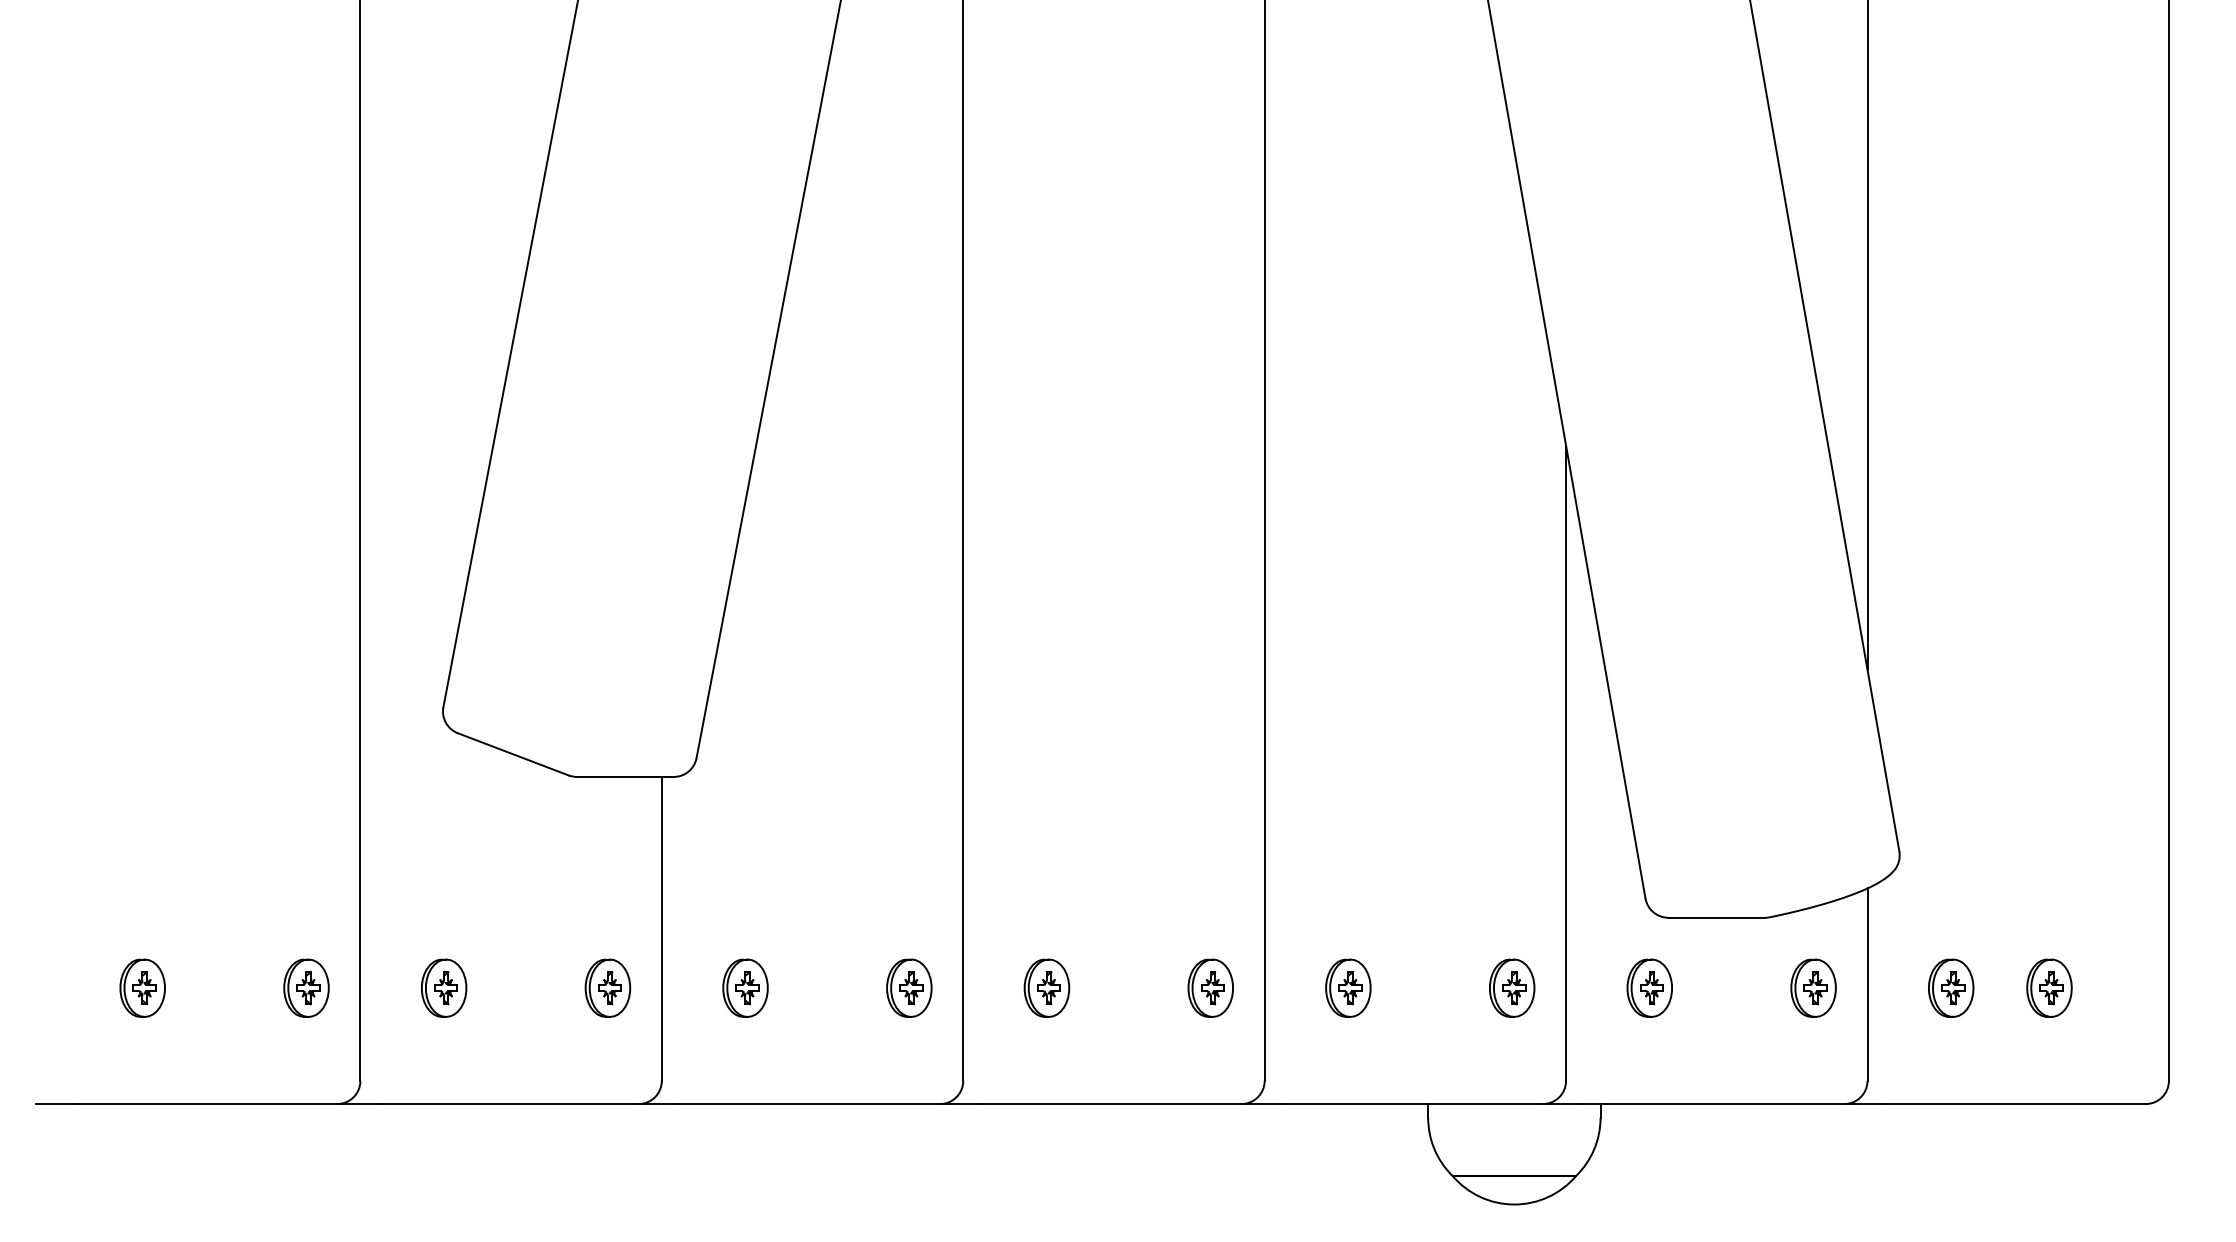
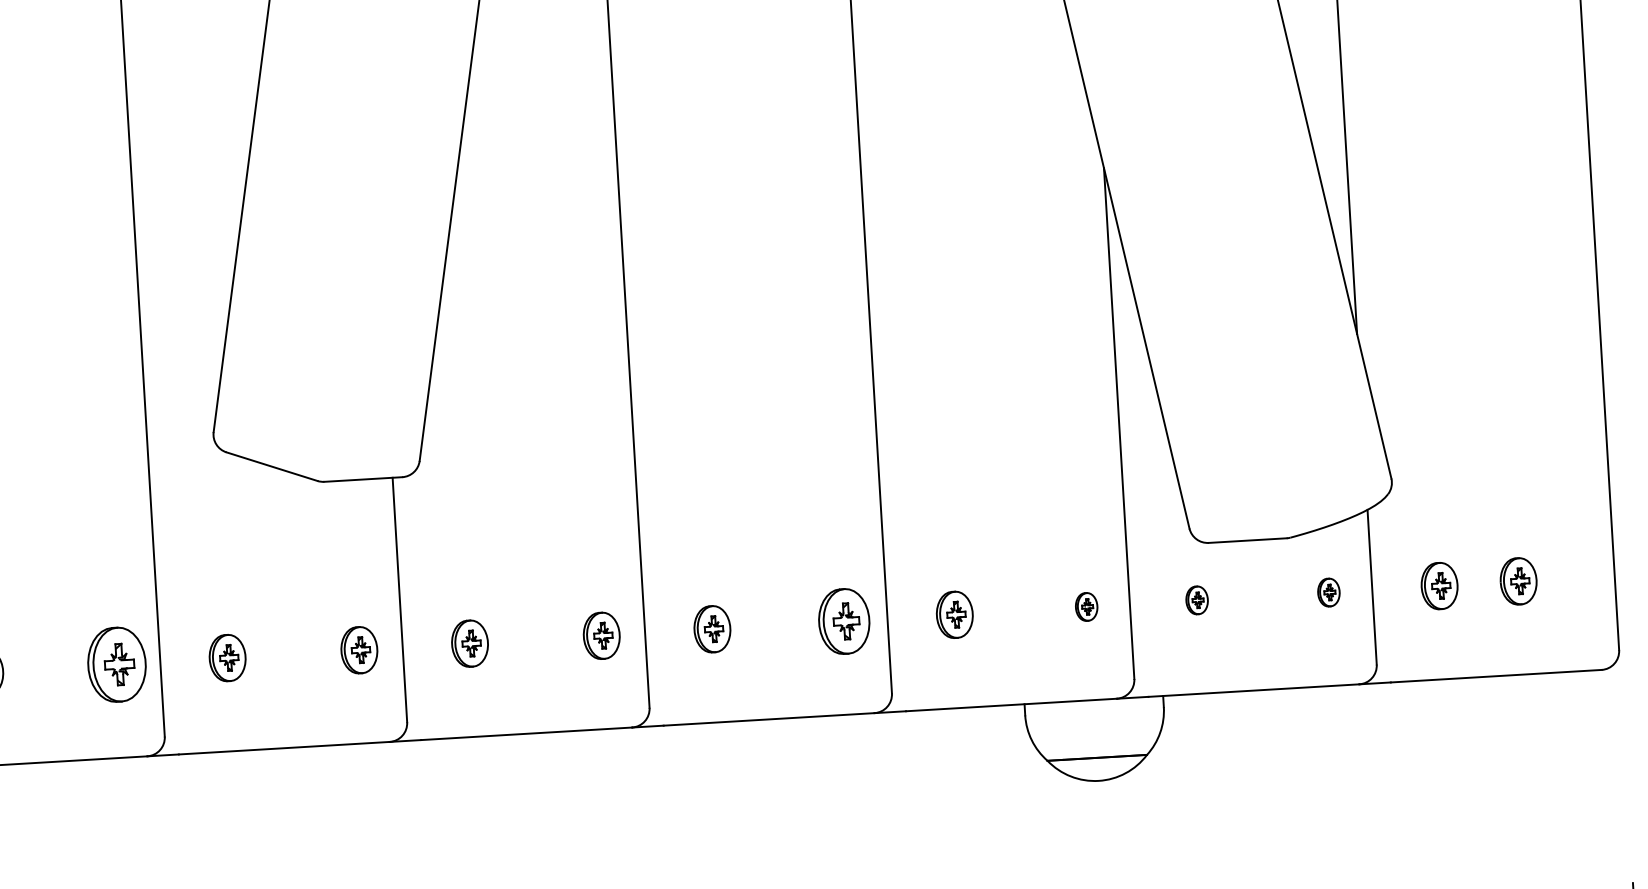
part: (306, 987) -> (116, 664), size x1.6
part: (1210, 987) -> (843, 620), size x1.4
part: (1512, 987) -> (1086, 606), size x0.6
part: (1649, 987) -> (1196, 599), size x0.6
part: (1813, 987) -> (1328, 592), size x0.6

